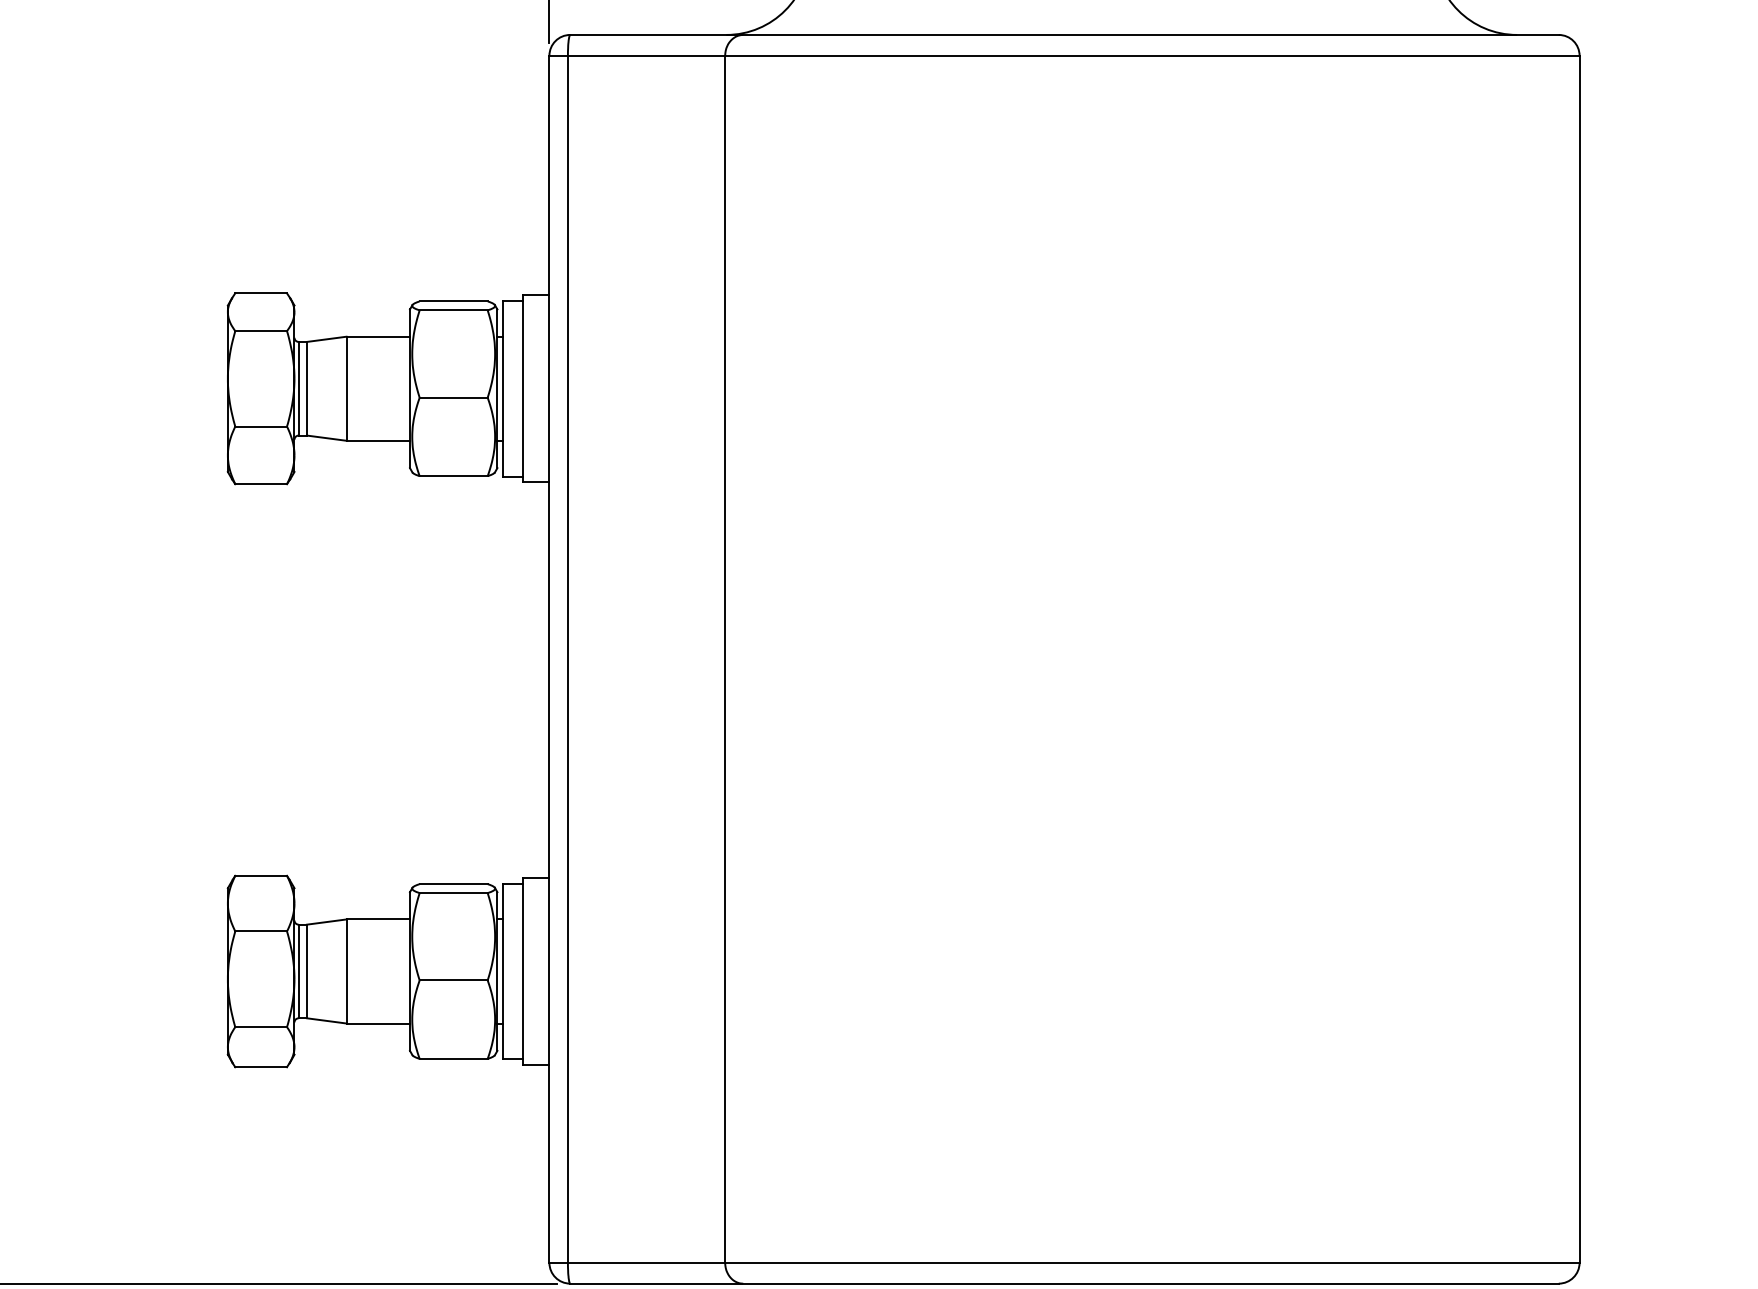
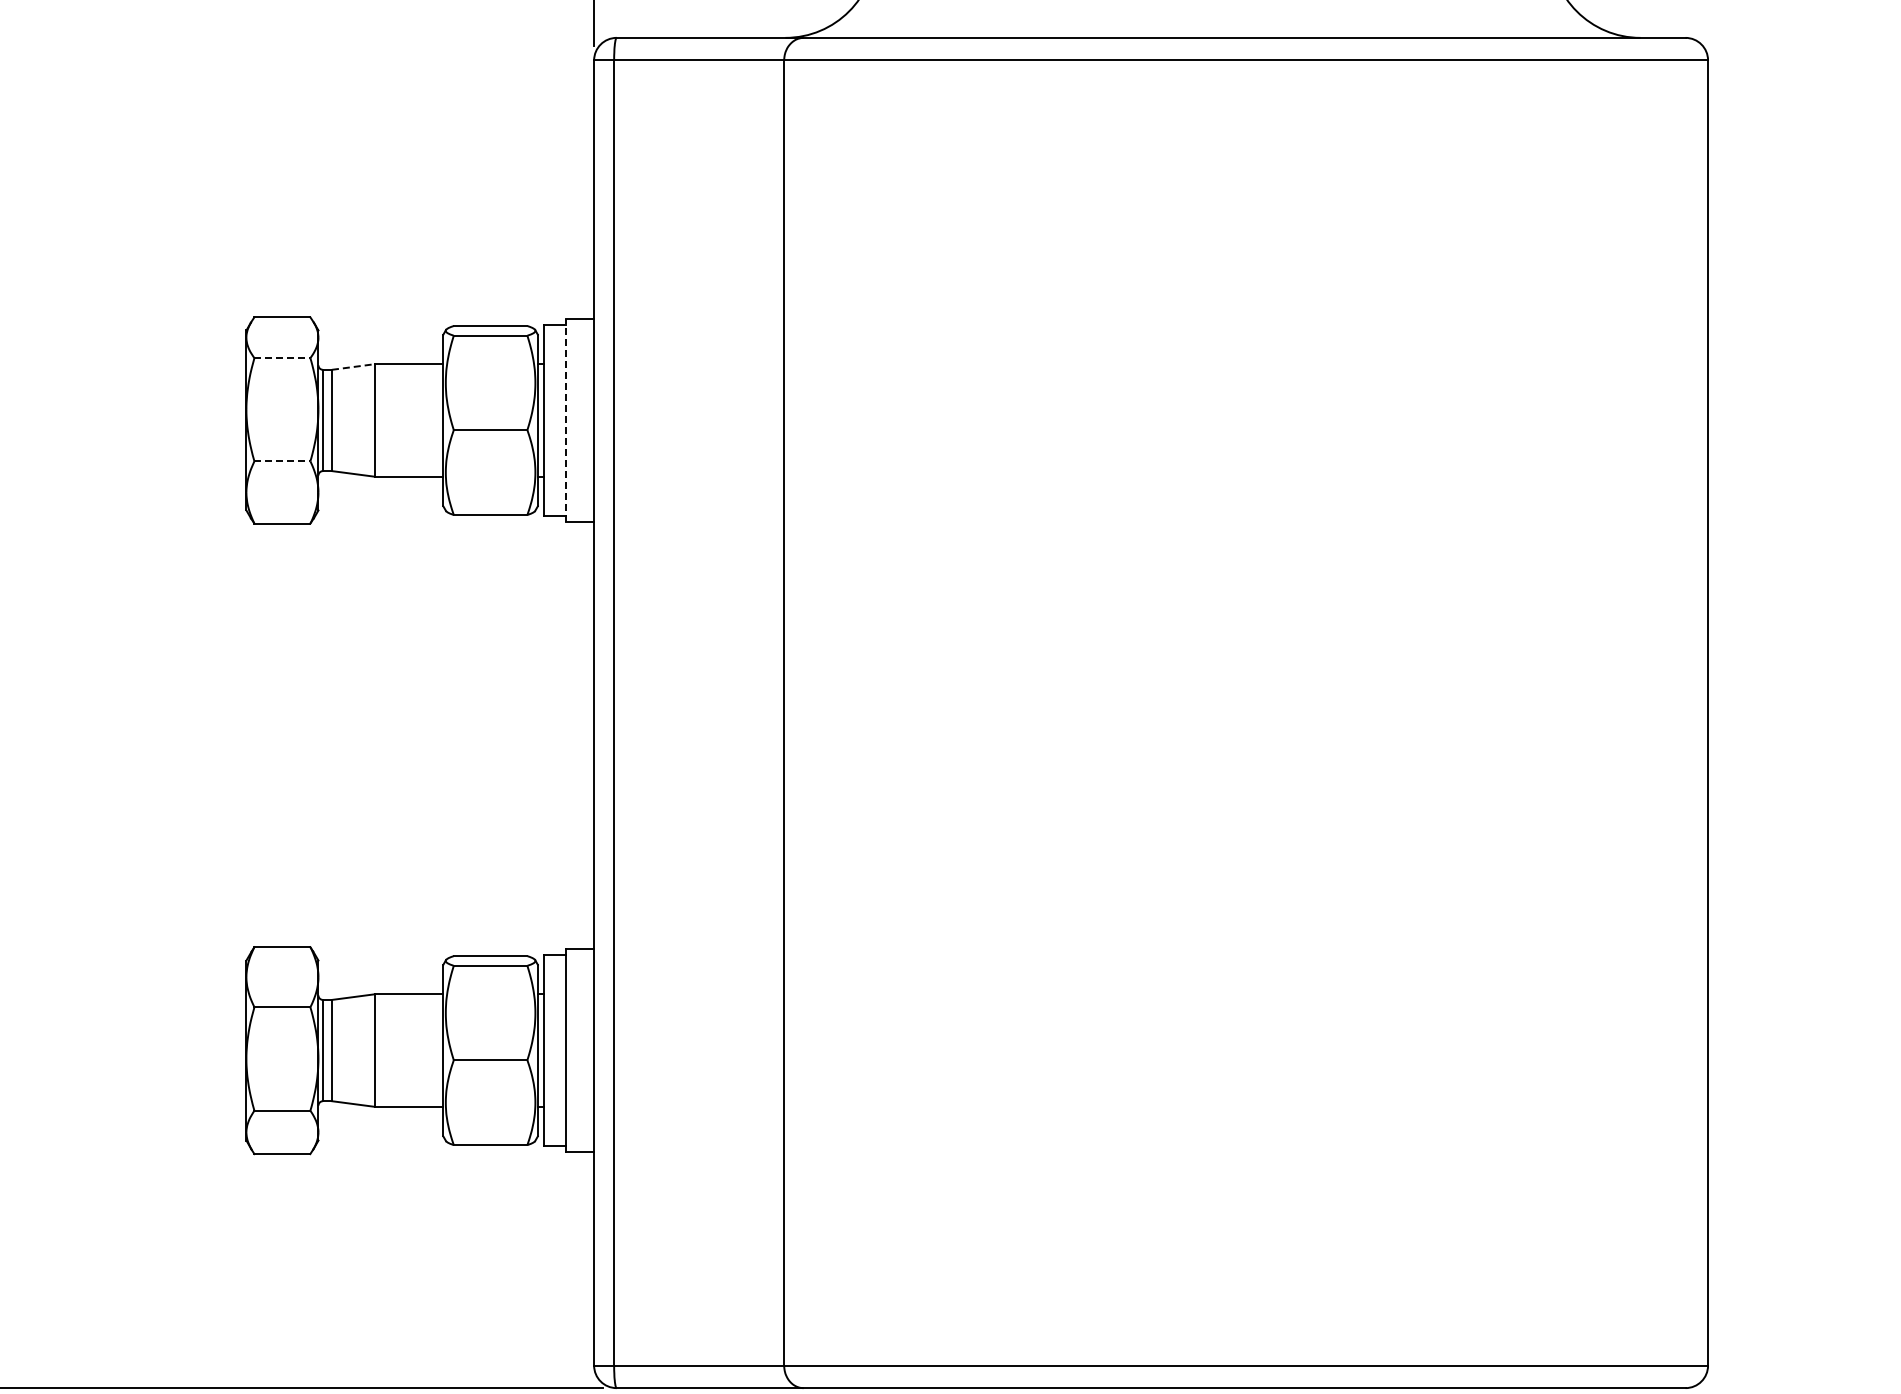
line: (261, 331) -> (282, 358), solid -> dashed
line: (326, 339) -> (353, 367), solid -> dashed
line: (523, 387) -> (566, 419), solid -> dashed
line: (261, 426) -> (282, 461), solid -> dashed

